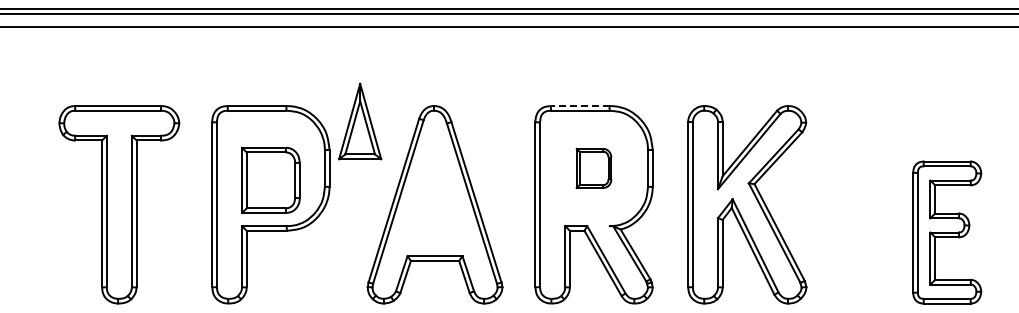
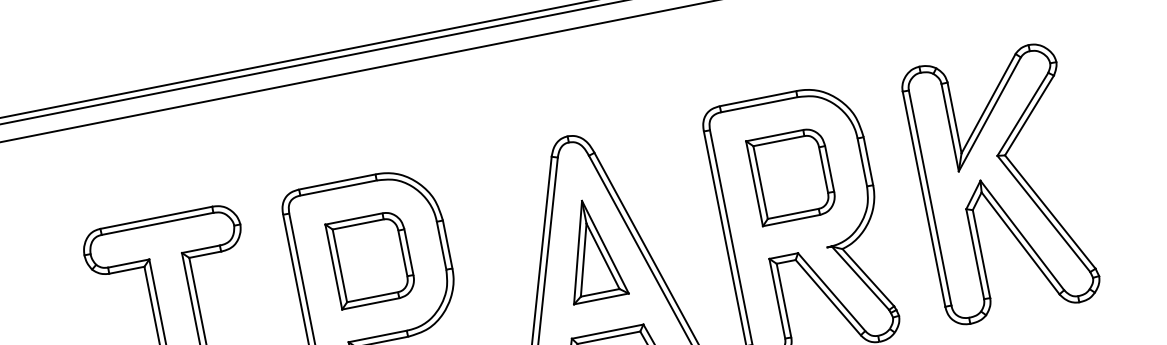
line: (579, 106) -> (757, 99), dashed -> solid
part: (360, 121) -> (592, 249), moved
part: (593, 168) -> (791, 176), size x1.67
part: (270, 179) -> (370, 258), moved

